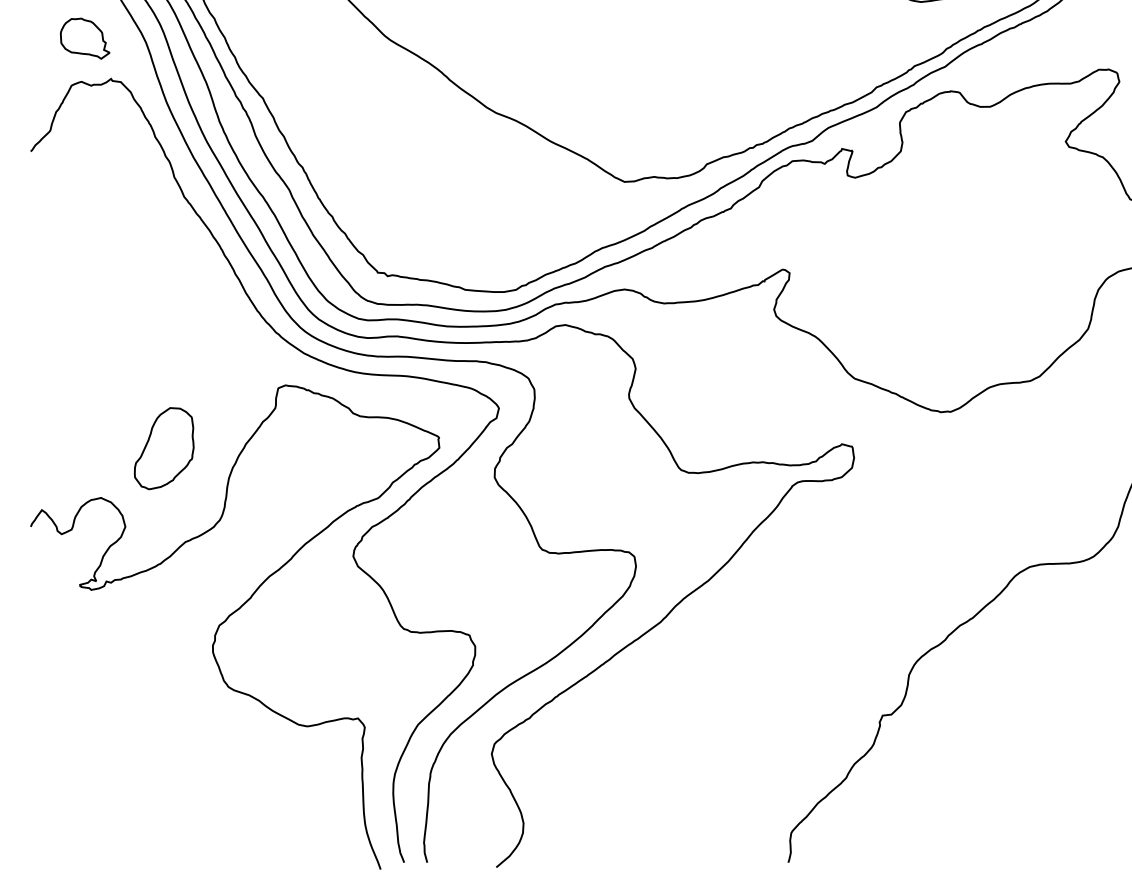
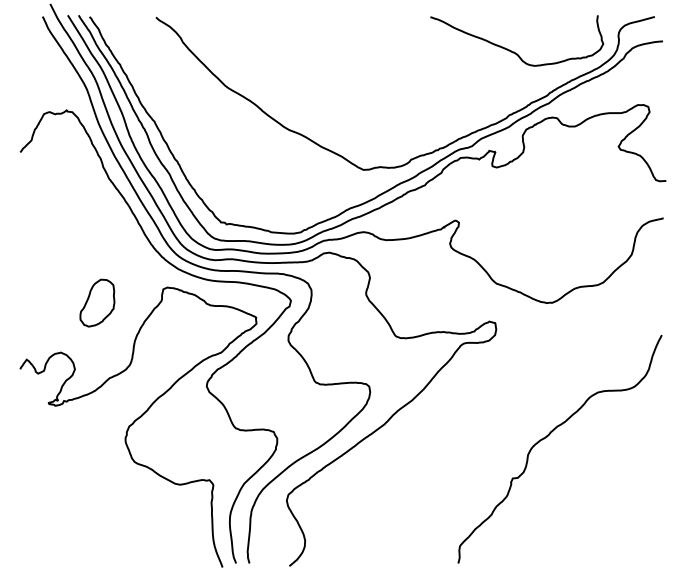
part: (84, 37) -> (51, 86), removed
part: (164, 447) -> (97, 302), moved

